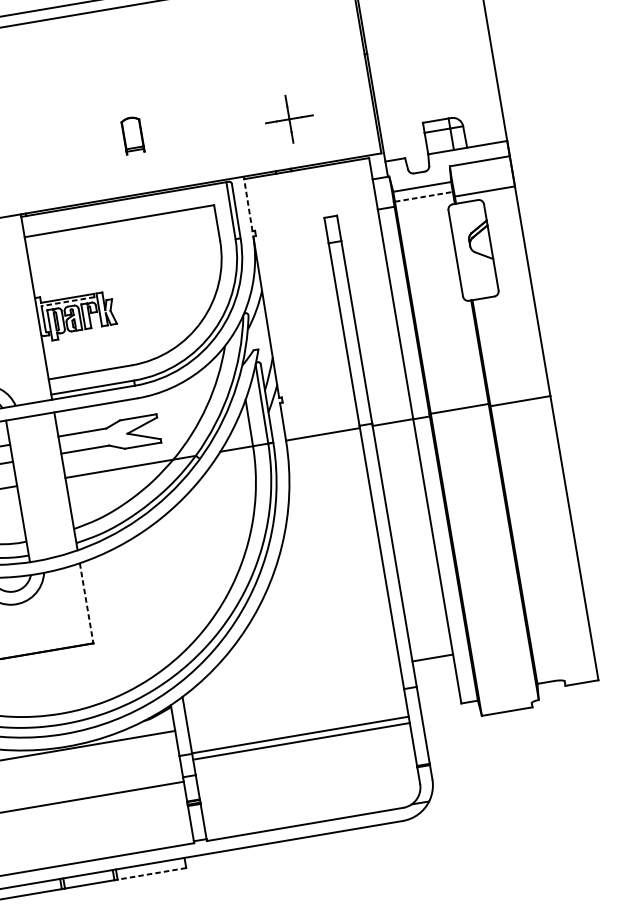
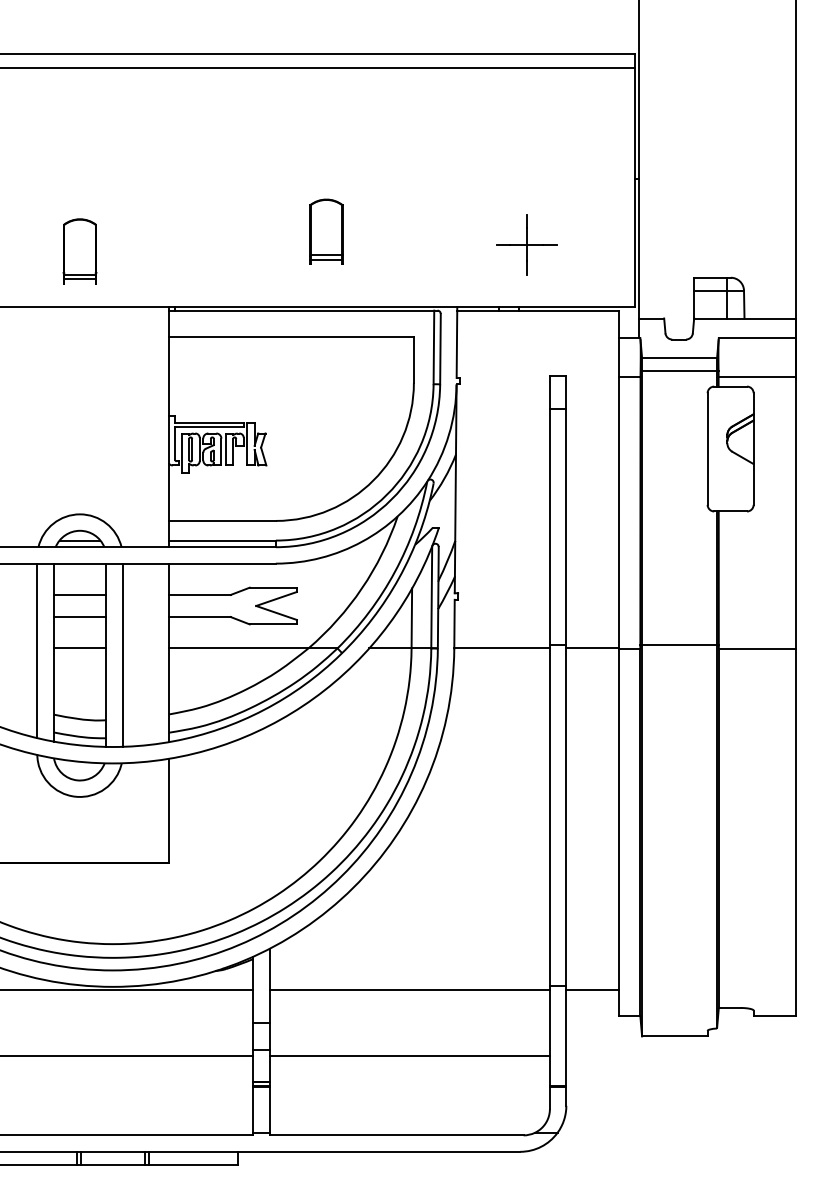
part: (132, 135) -> (326, 231), size x1.43
line: (424, 197) -> (680, 371), dashed -> solid
line: (247, 203) -> (456, 342), dashed -> solid
line: (68, 301) -> (209, 427), dashed -> solid
line: (30, 488) -> (122, 654), added
line: (86, 603) -> (168, 810), dashed -> solid
line: (432, 658) -> (592, 990), moved
line: (300, 734) -> (409, 1055), moved
line: (301, 741) -> (409, 990), moved
line: (151, 873) -> (192, 1164), dashed -> solid

